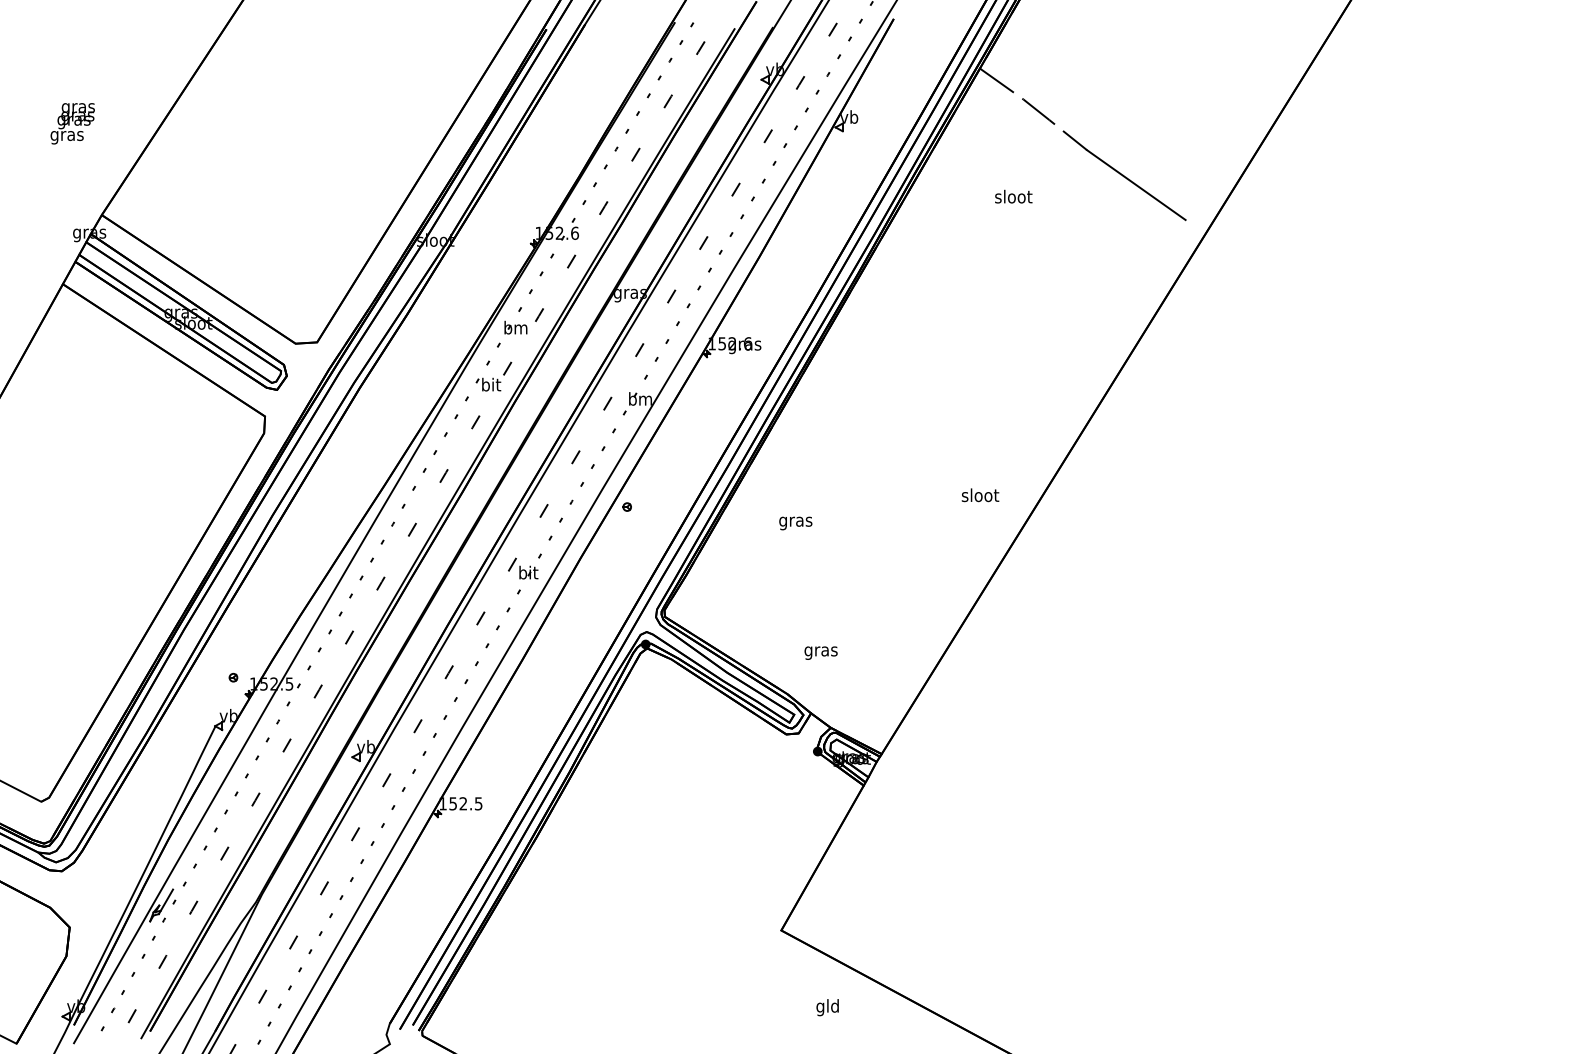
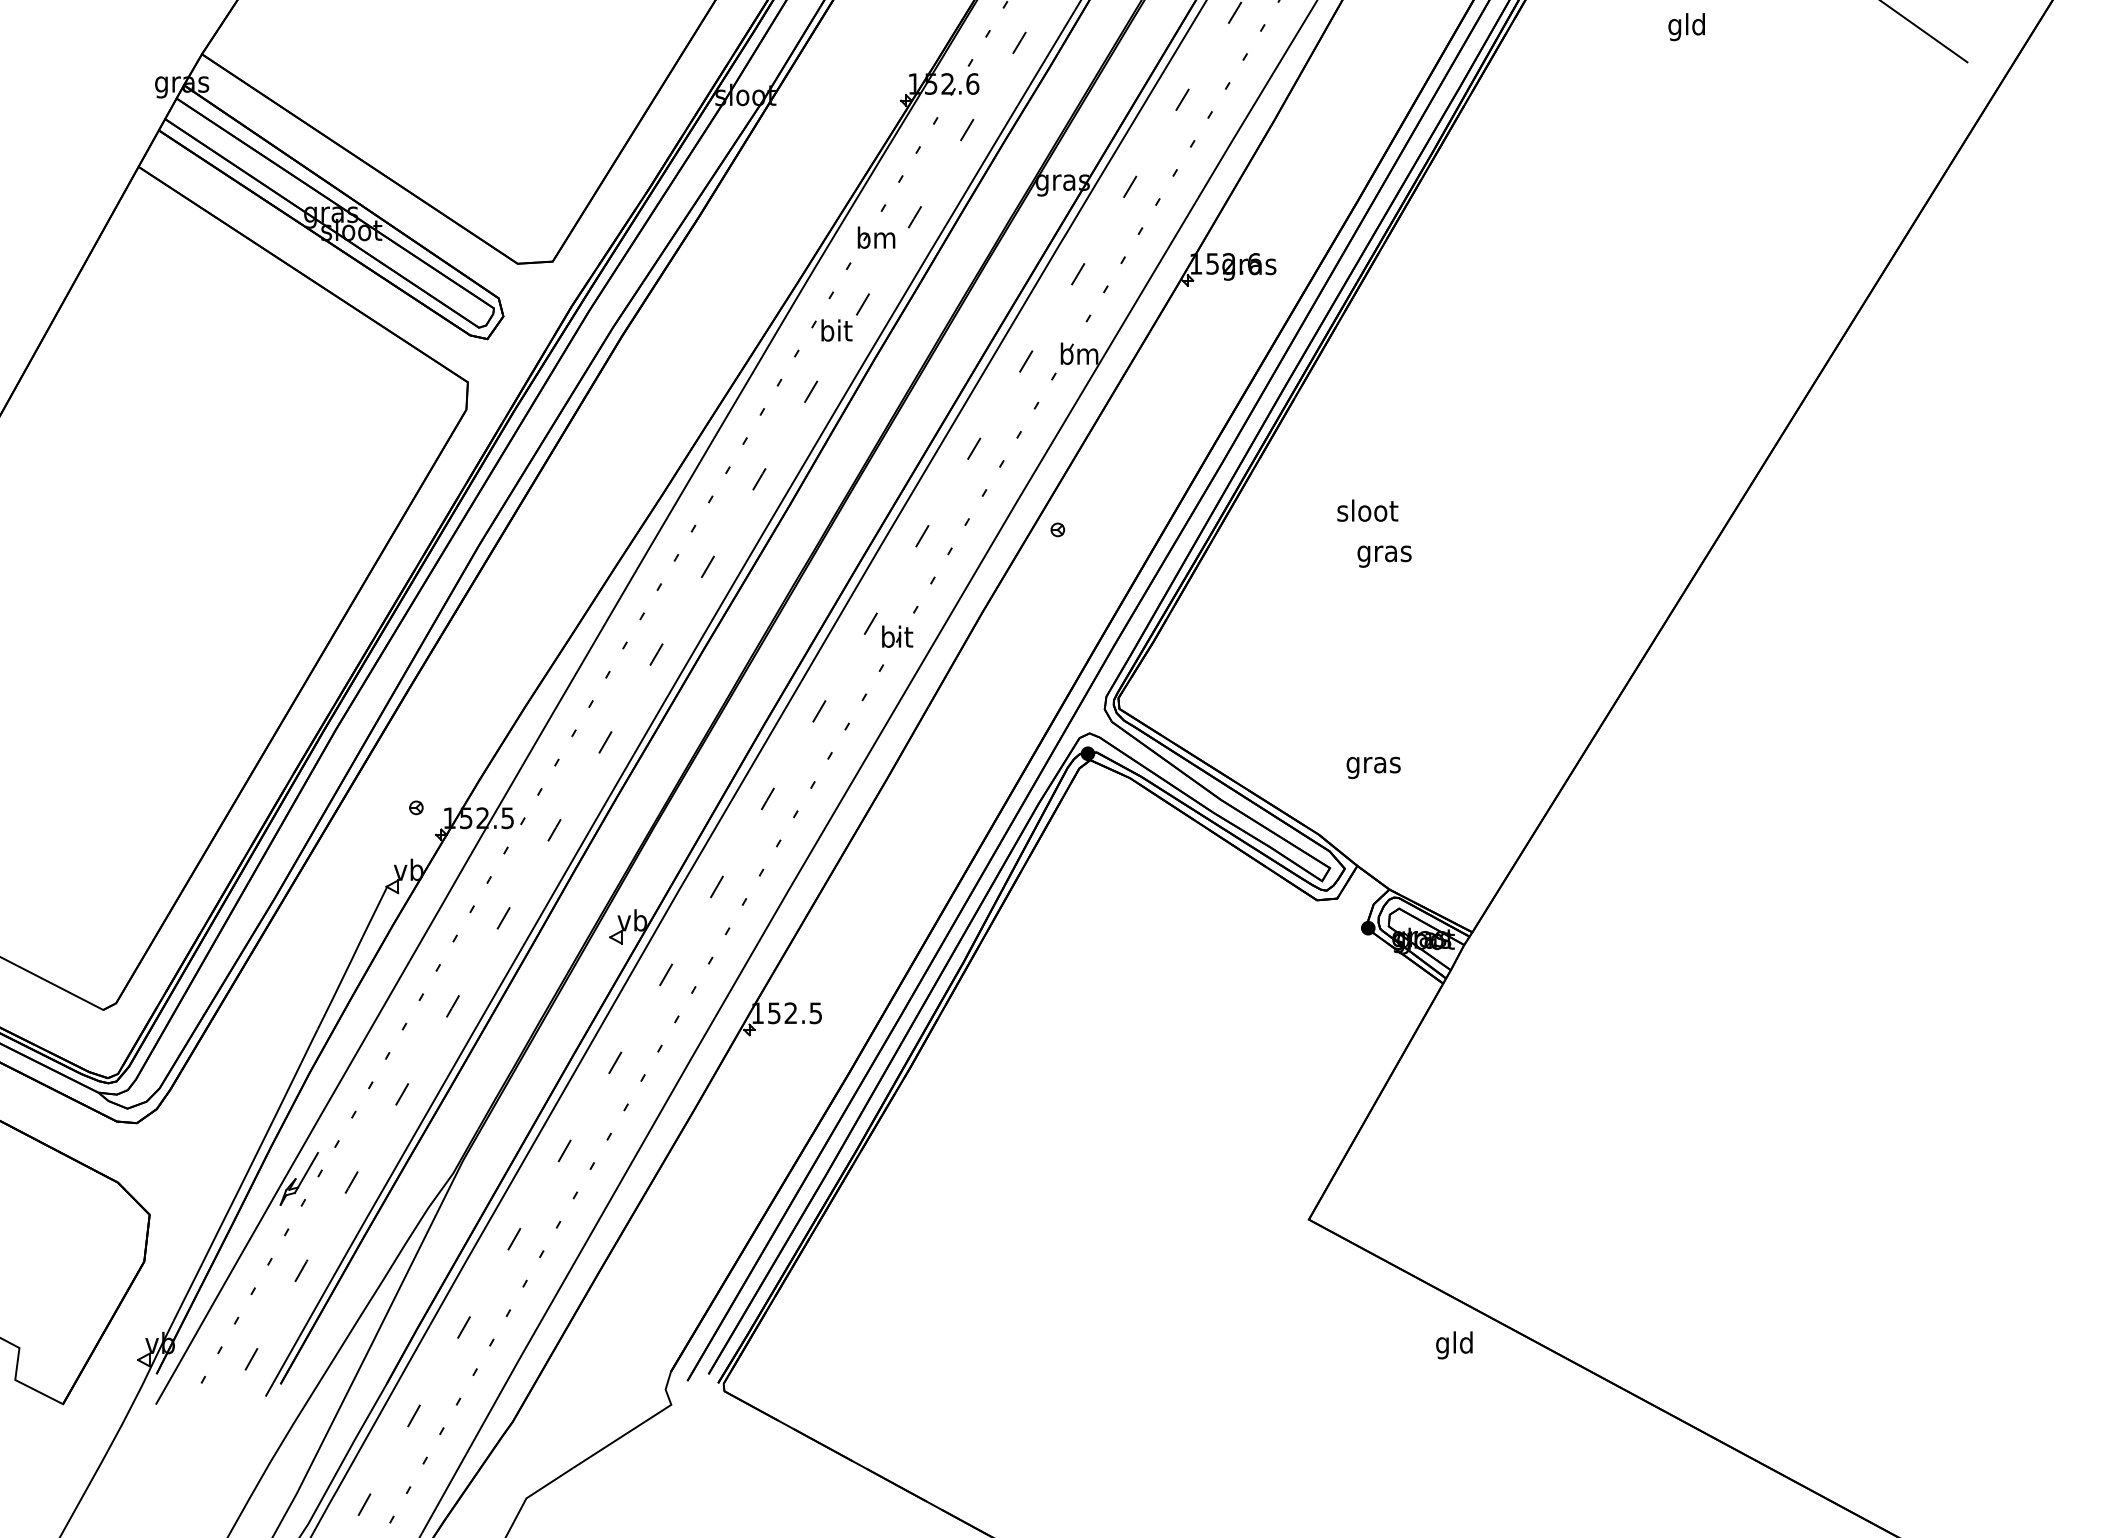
text: (1013, 197) -> (1687, 25), sloot -> gld
text: (980, 495) -> (1367, 511), moved
text: (795, 523) -> (1384, 556), moved
text: (827, 1007) -> (1454, 1345), moved

